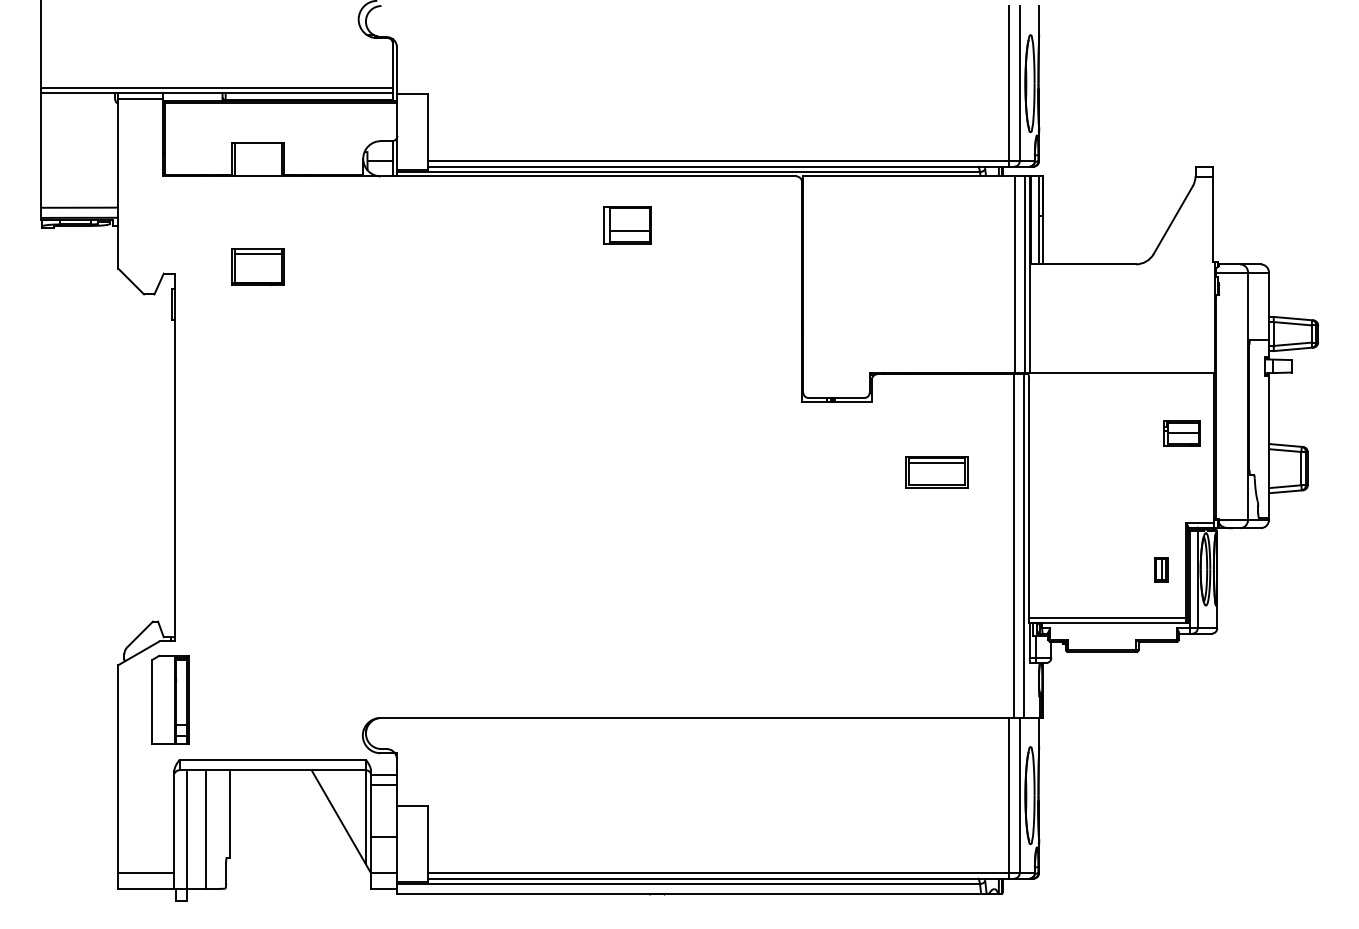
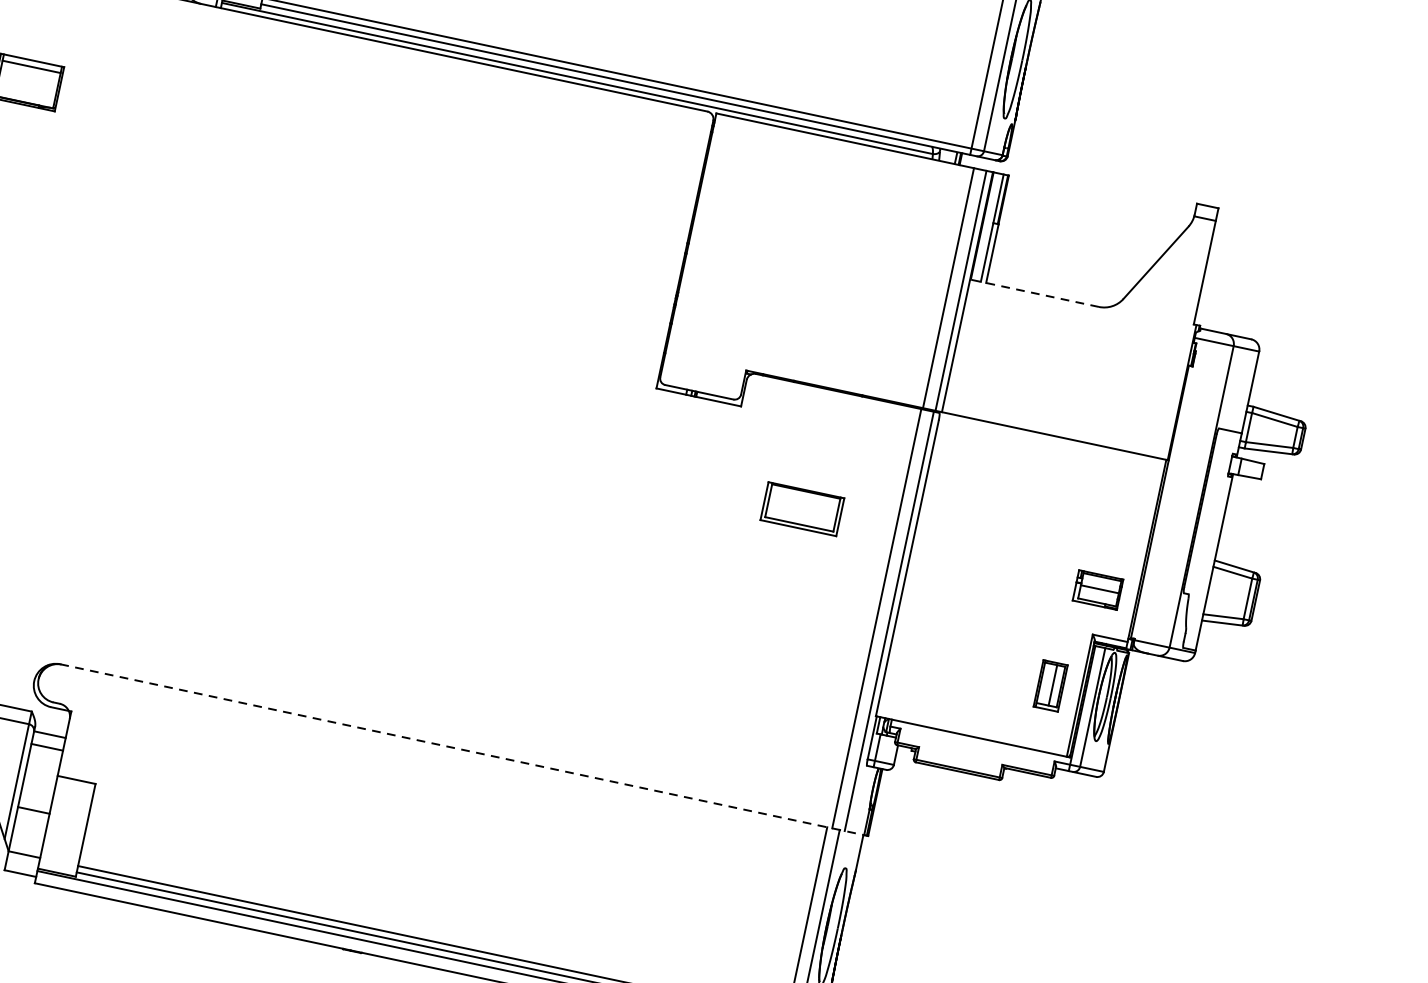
part: (627, 225) -> (489, 127), removed
line: (1083, 264) -> (1035, 293), solid -> dashed
part: (1181, 433) -> (1097, 589), moved
line: (936, 463) -> (804, 498), removed
part: (1161, 569) -> (1051, 685), size x1.6
line: (1108, 617) -> (974, 730), removed
line: (710, 717) -> (462, 749), solid -> dashed

